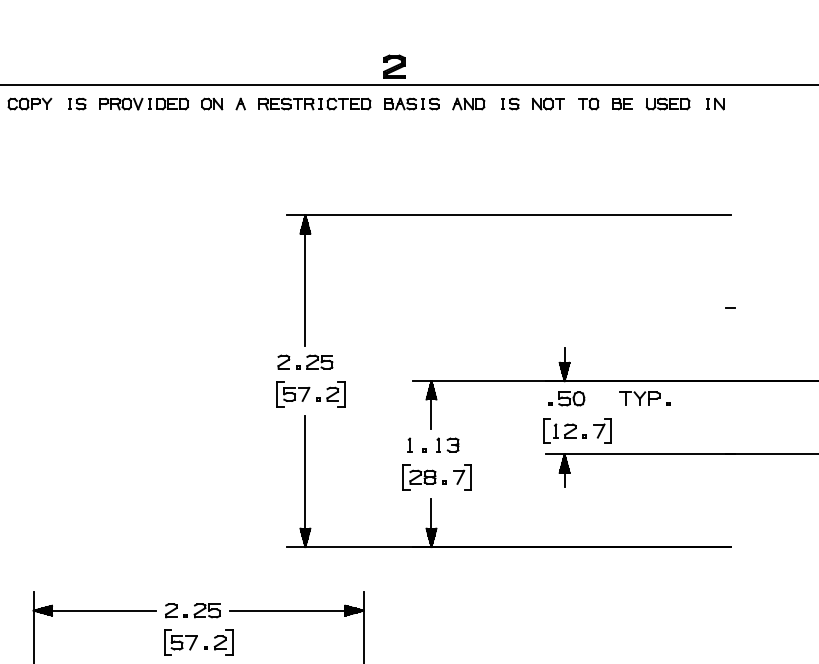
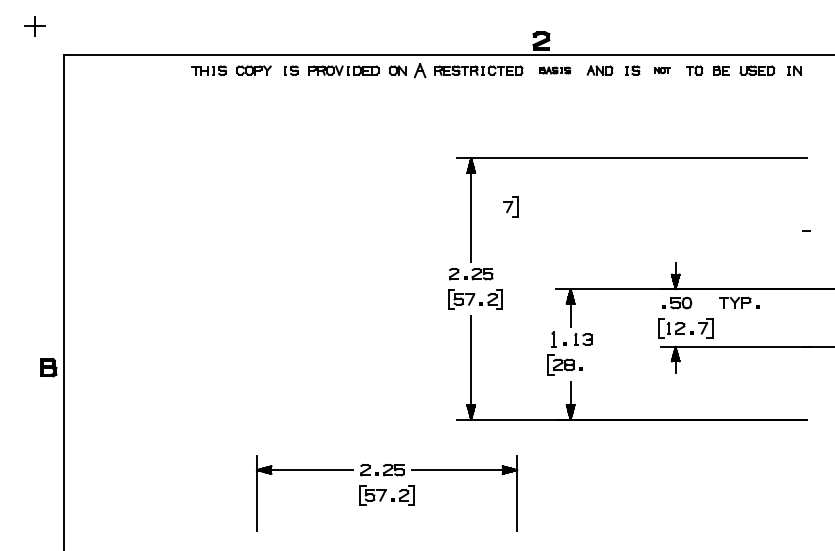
part: (241, 103) -> (420, 70), size x1.6
part: (412, 103) -> (555, 70), size x0.7
part: (547, 103) -> (662, 70), size x0.6
part: (409, 445) -> (553, 339), size x1.4
part: (461, 476) -> (510, 206), moved

